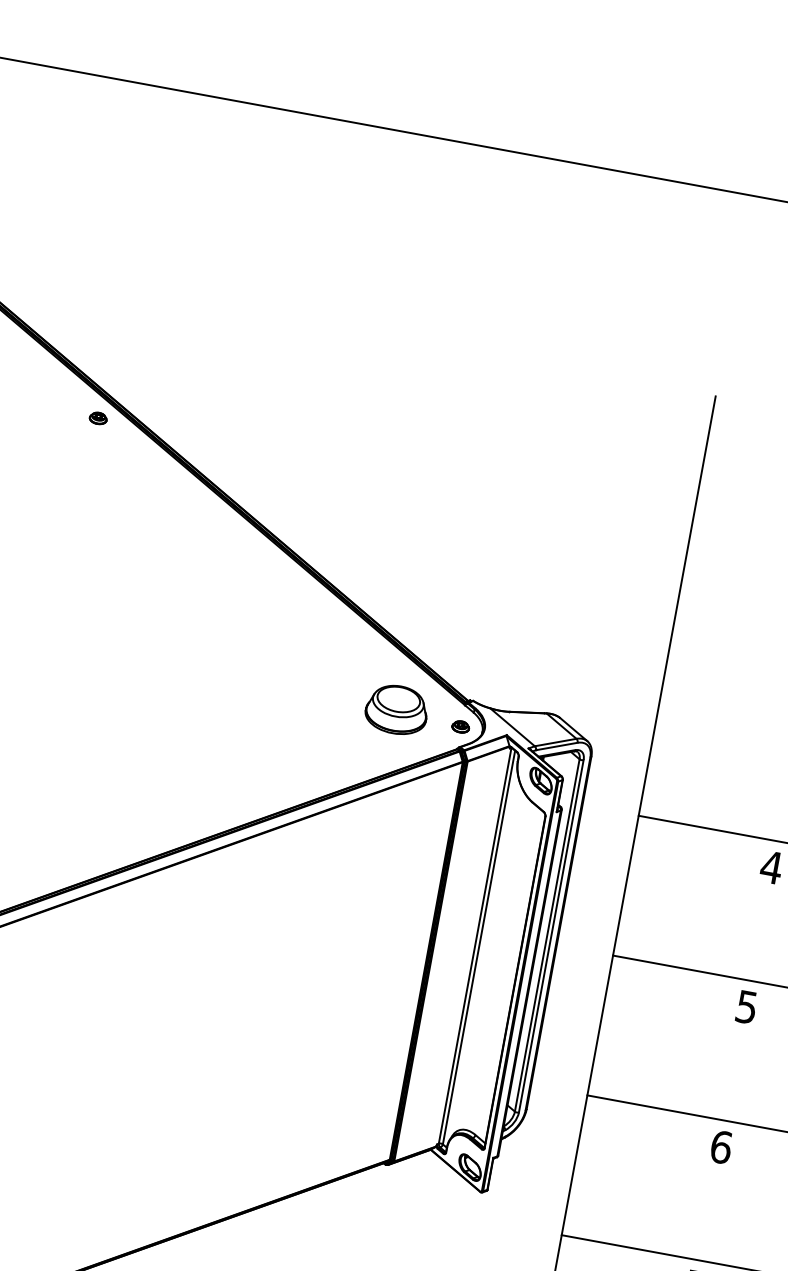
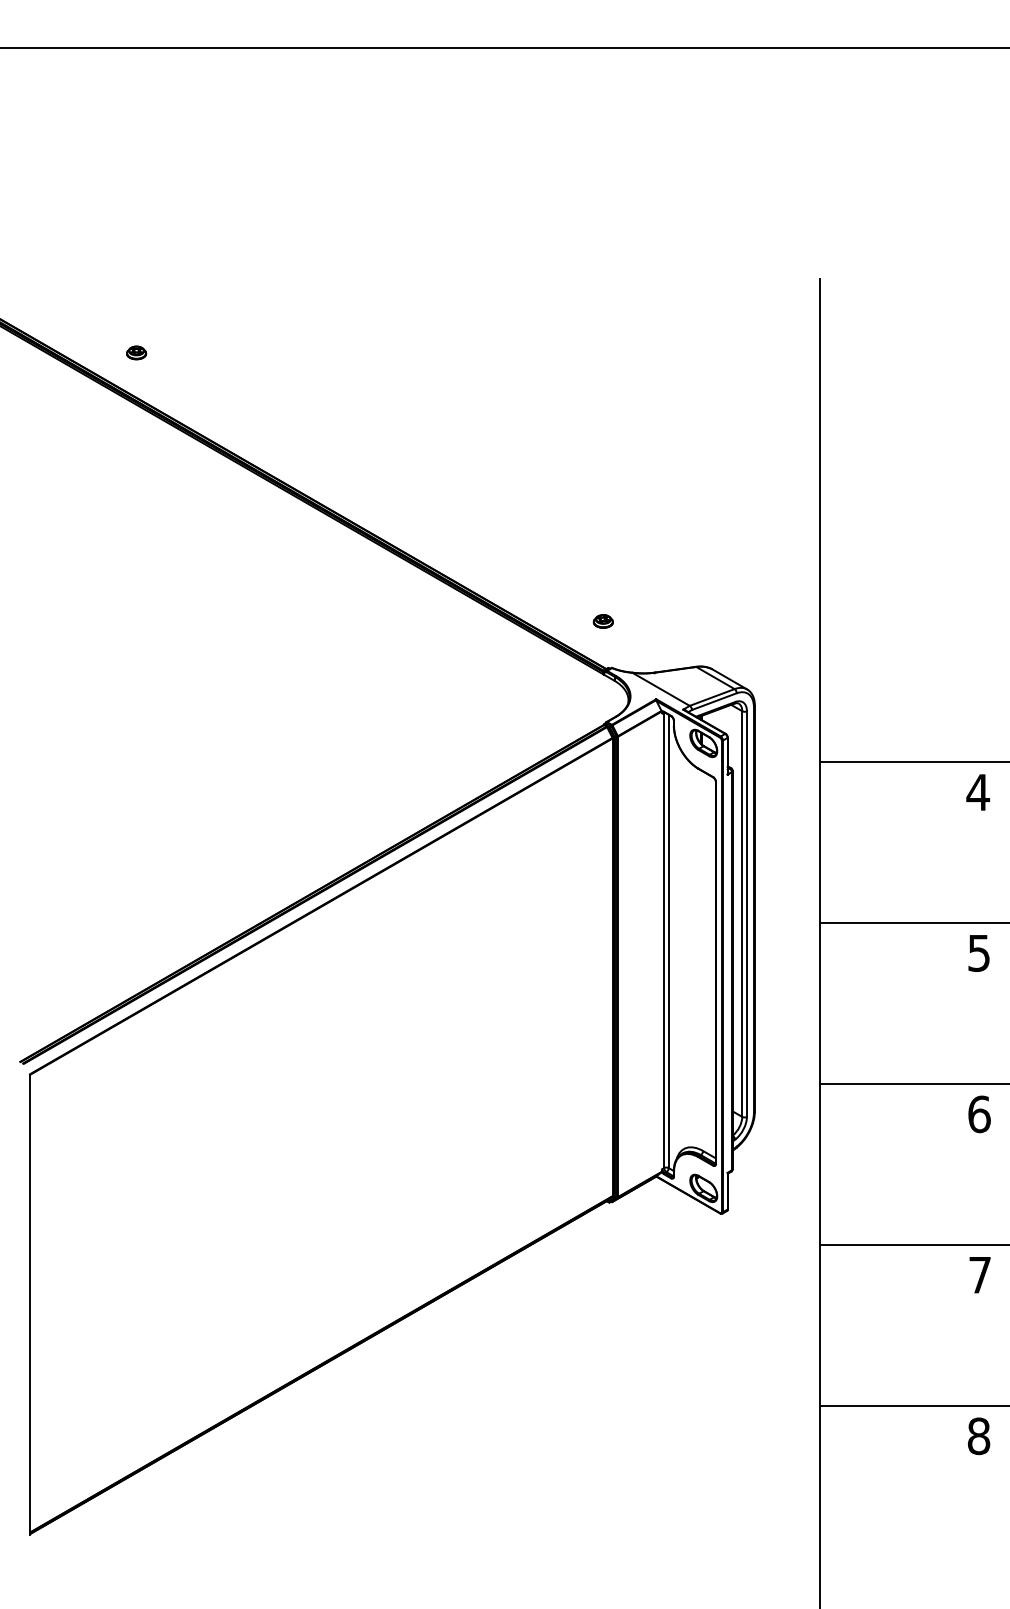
part: (98, 417) -> (136, 352), moved
part: (396, 709) -> (528, 693), removed
part: (460, 726) -> (602, 621), moved

